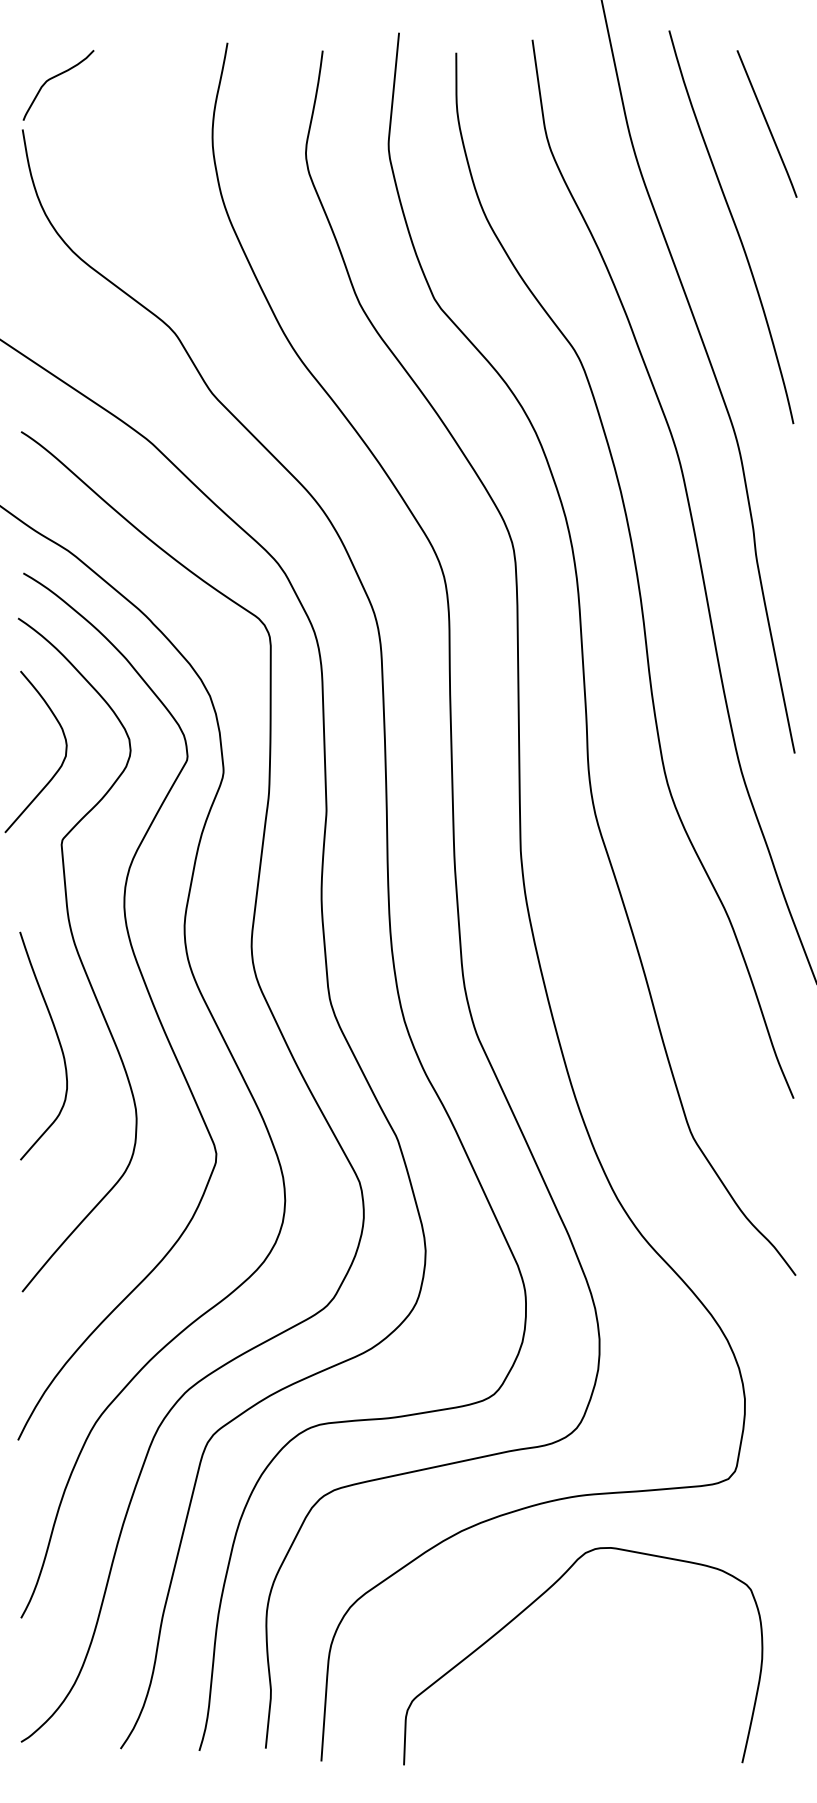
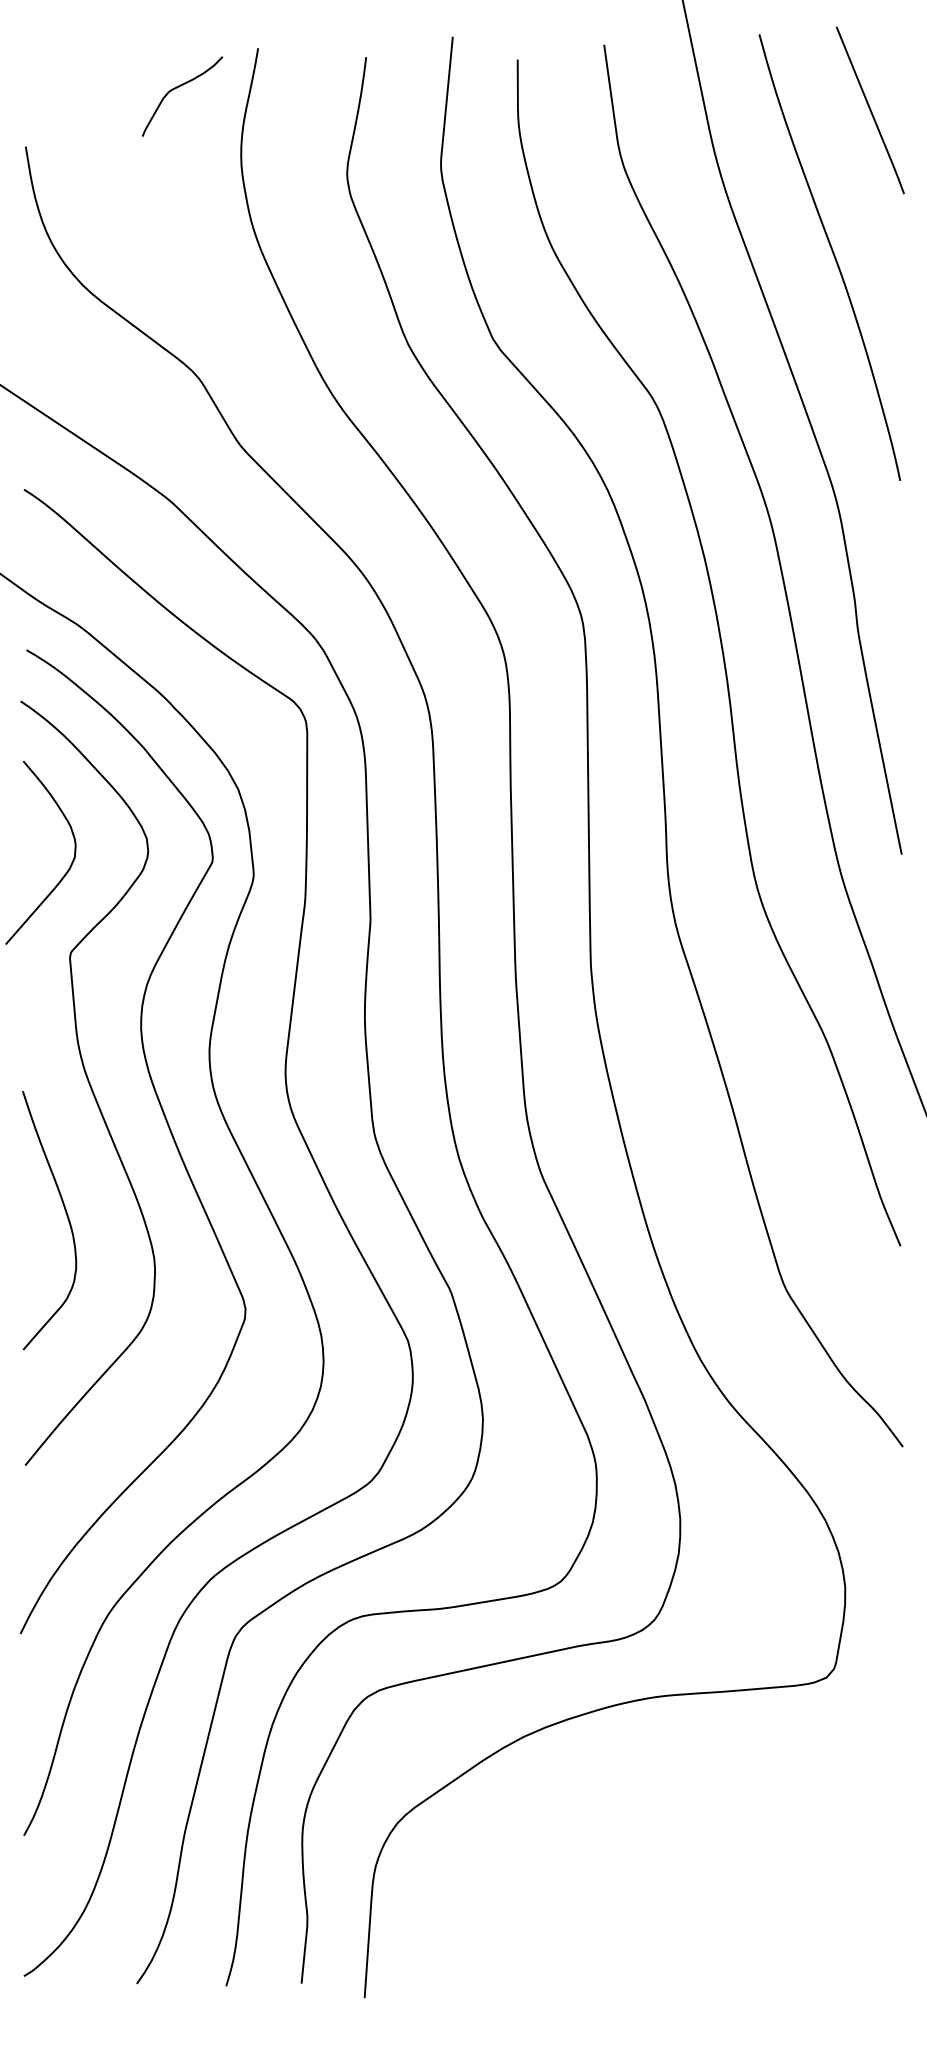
curve: (54, 78) -> (177, 88), moved
line: (766, 124) -> (869, 110), moved
curve: (57, 1039) -> (65, 1213), moved
curve: (537, 1600) -> (609, 1815), removed

